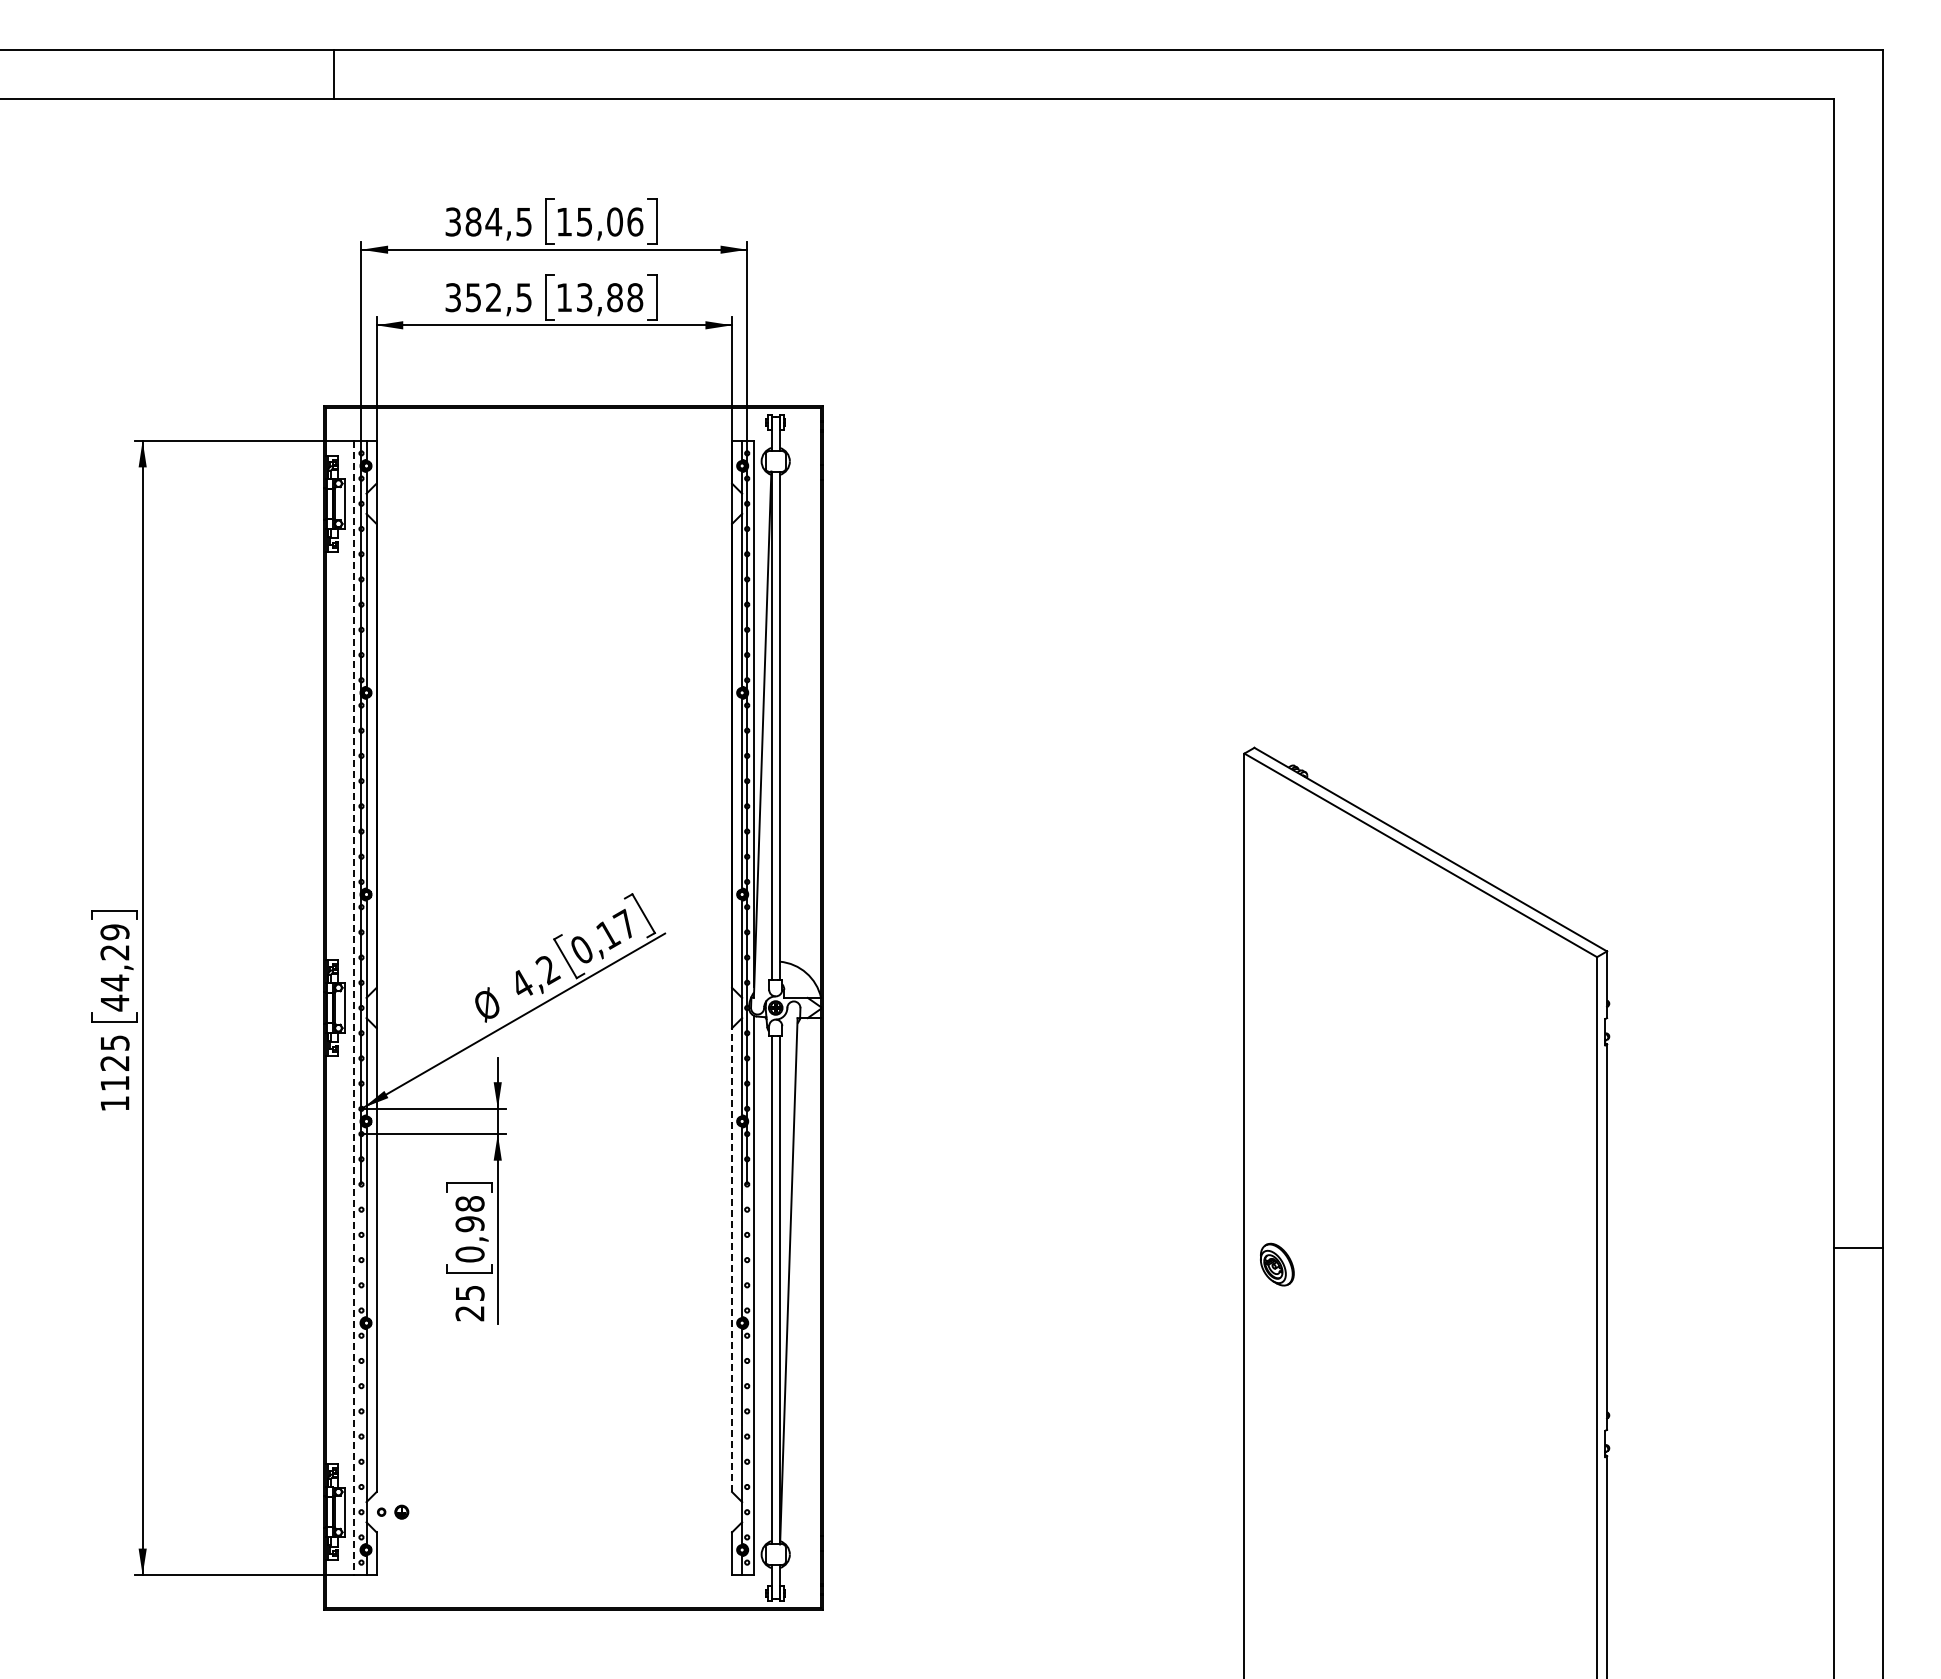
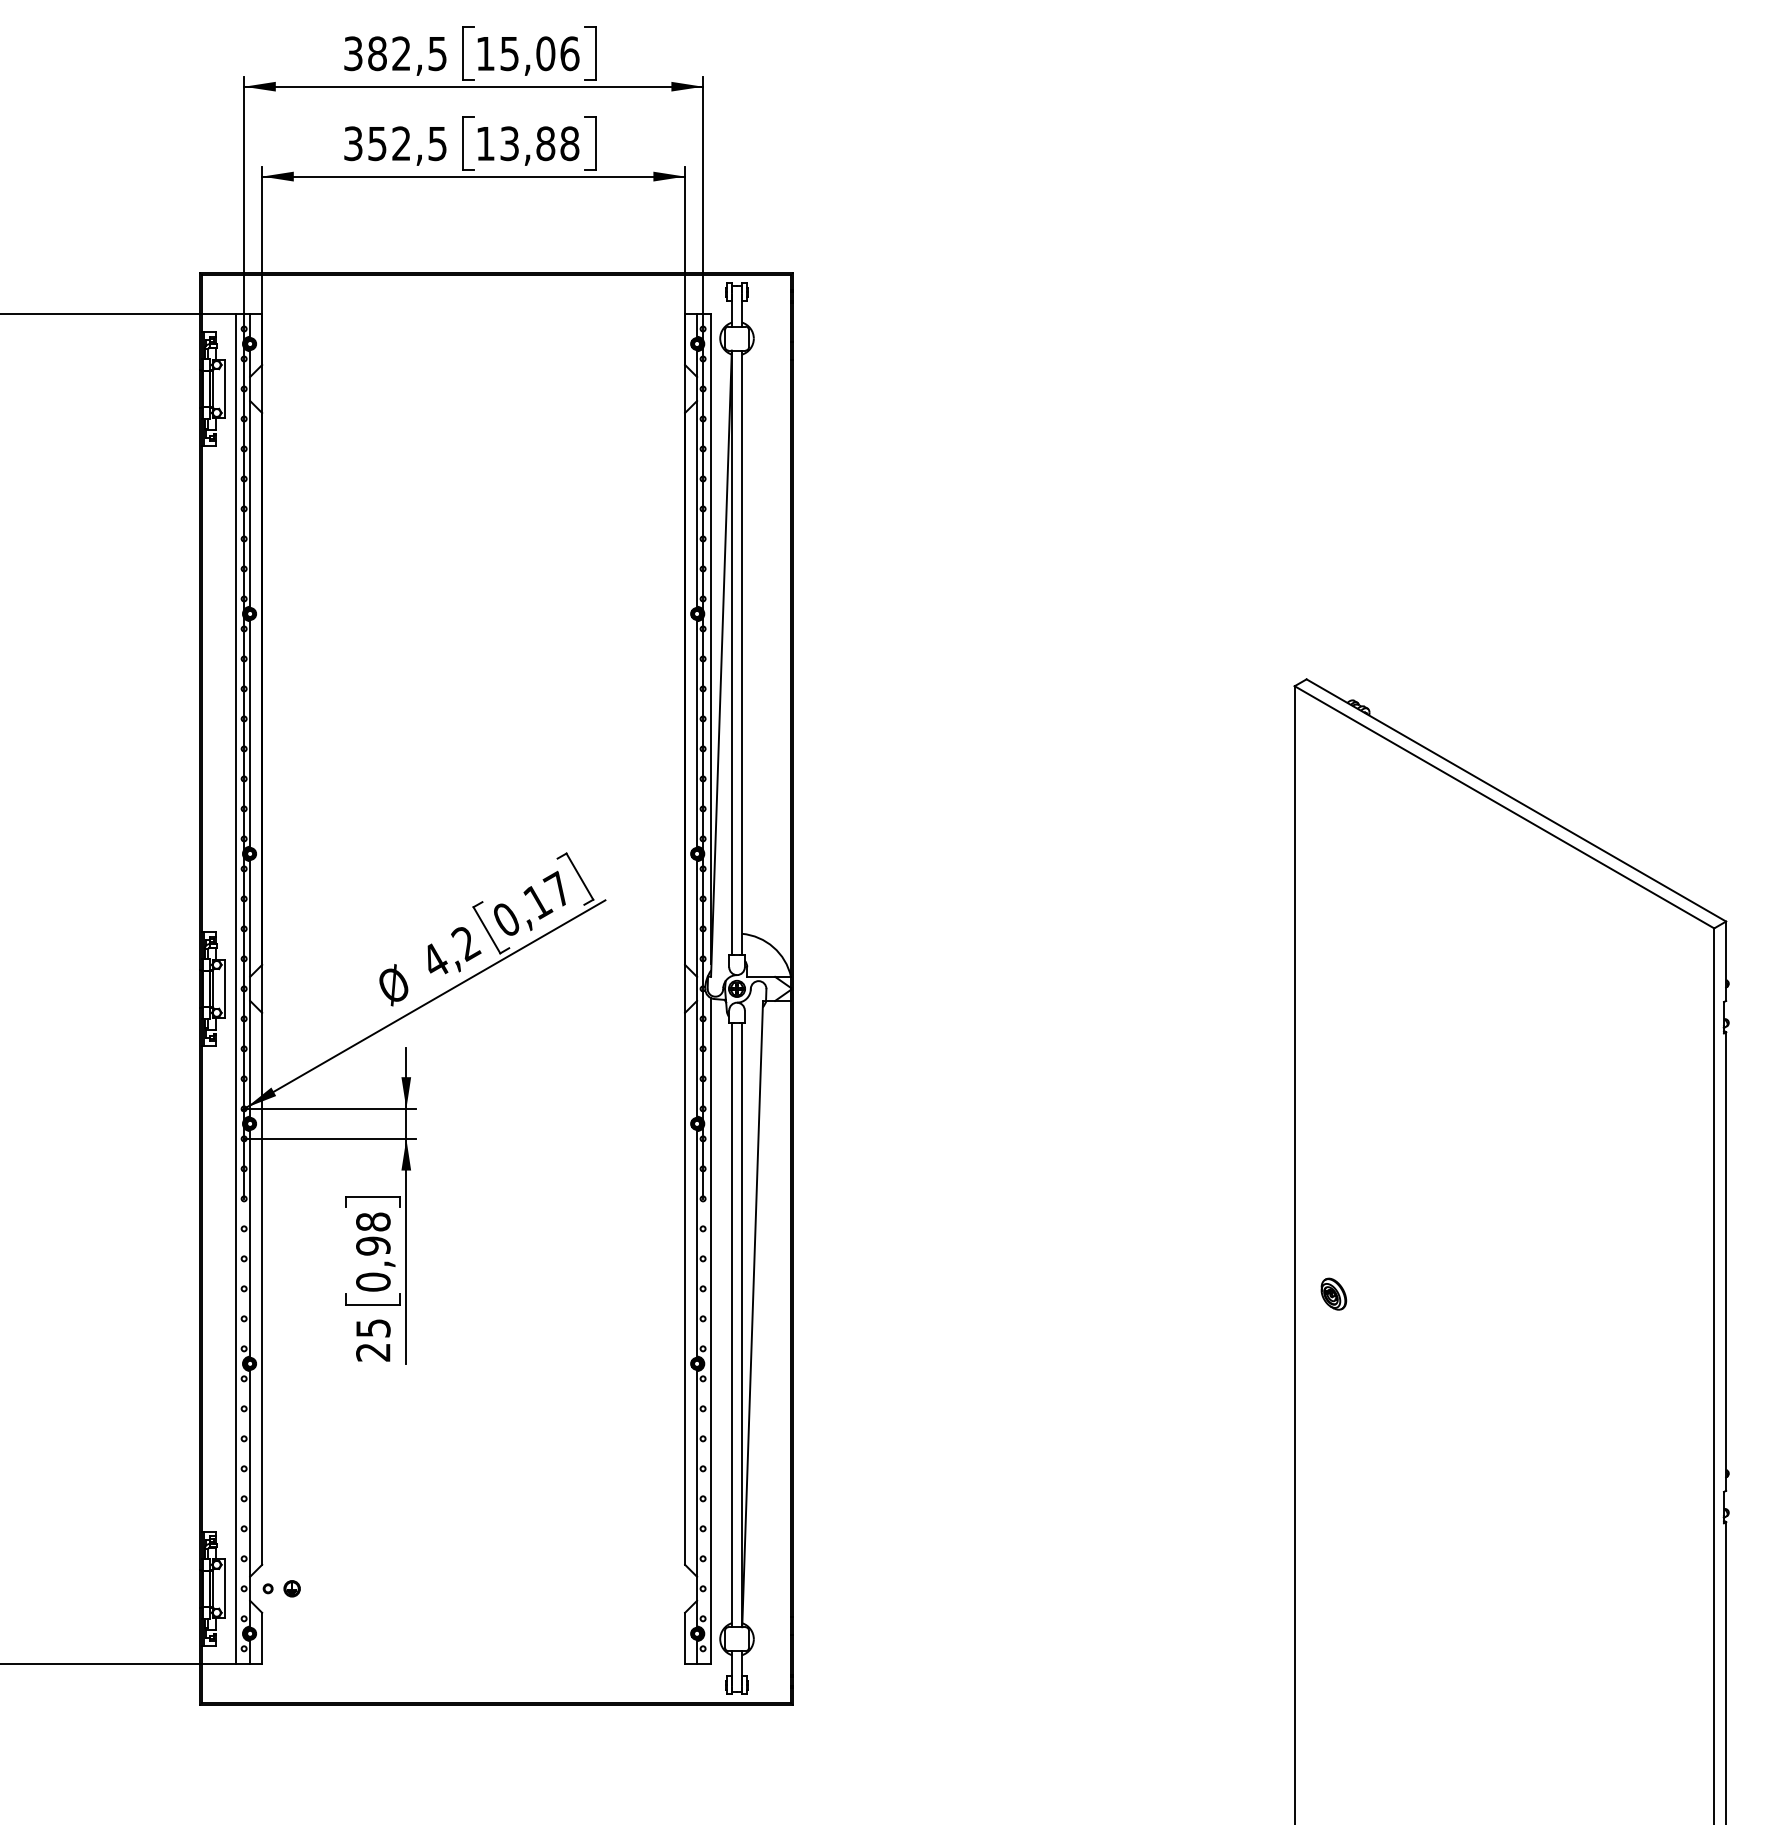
text: (493, 221) -> (401, 53), 384,5 -> 382,5
line: (354, 1008) -> (235, 989), dashed -> solid
line: (732, 1260) -> (685, 1289), dashed -> solid
part: (1277, 1264) -> (1334, 1294), size x0.62

